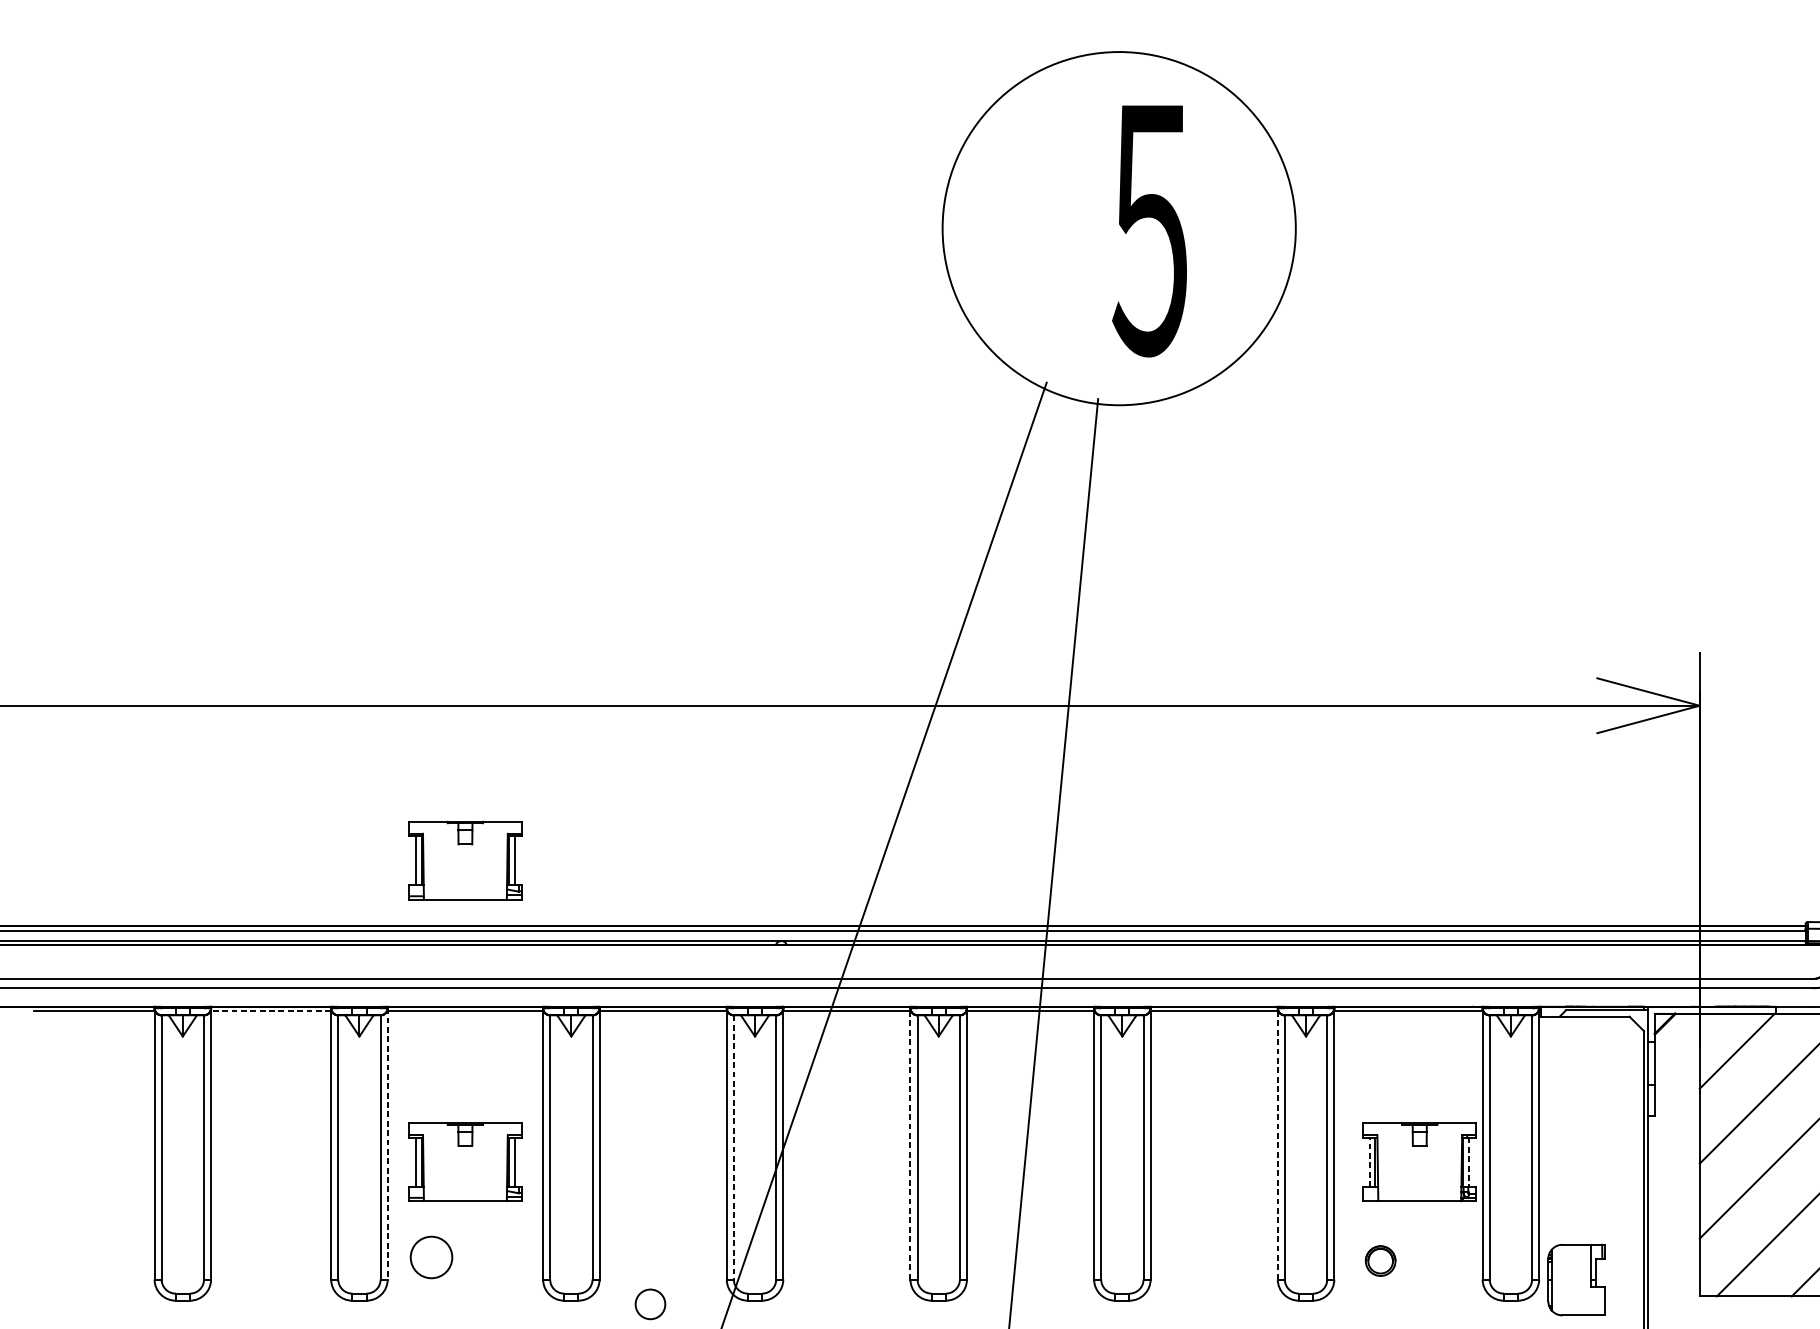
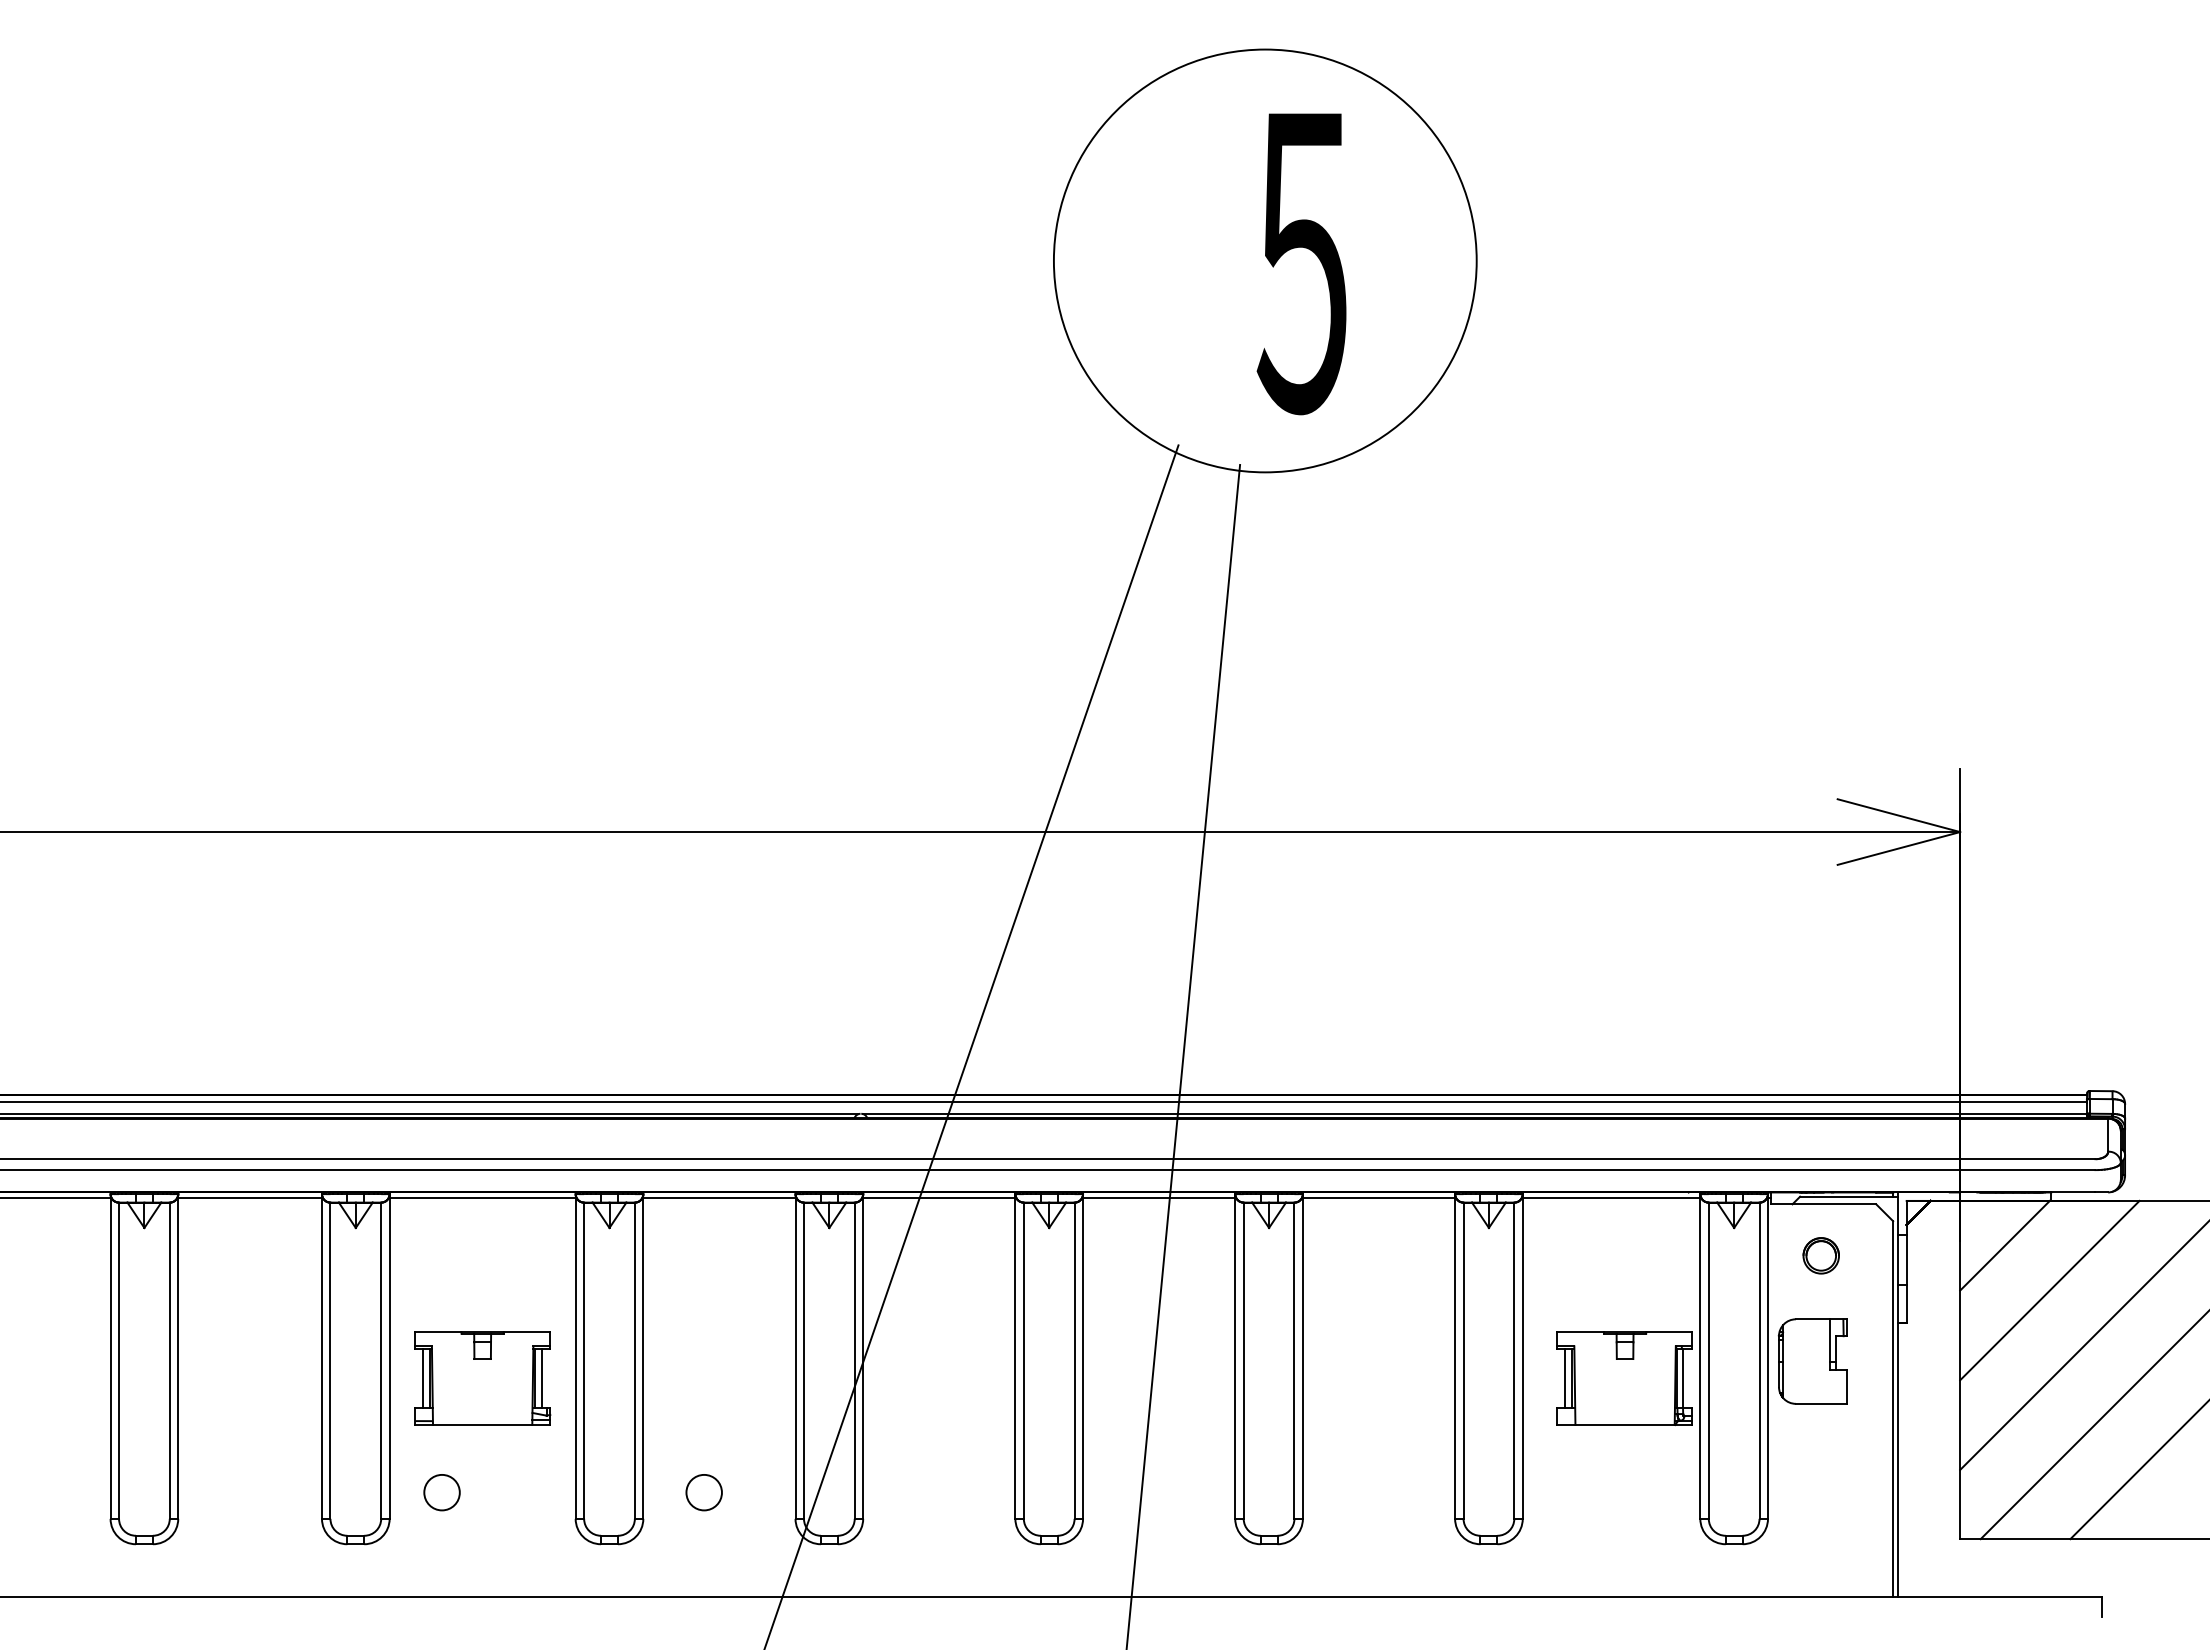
part: (465, 860) -> (482, 1017), removed
line: (271, 1011) -> (250, 1197), dashed -> solid
line: (910, 1143) -> (1015, 1356), dashed -> solid
line: (1278, 1143) -> (1455, 1356), dashed -> solid
line: (387, 1144) -> (389, 1357), dashed -> solid
line: (733, 1148) -> (803, 1361), dashed -> solid
line: (1370, 1162) -> (1565, 1378), dashed -> solid
line: (1468, 1162) -> (1683, 1378), dashed -> solid
circle: (431, 1257) -> (441, 1492), size x0.71
part: (1380, 1260) -> (1820, 1255), moved
part: (1576, 1280) -> (1812, 1361), moved
circle: (649, 1304) -> (703, 1492), moved

